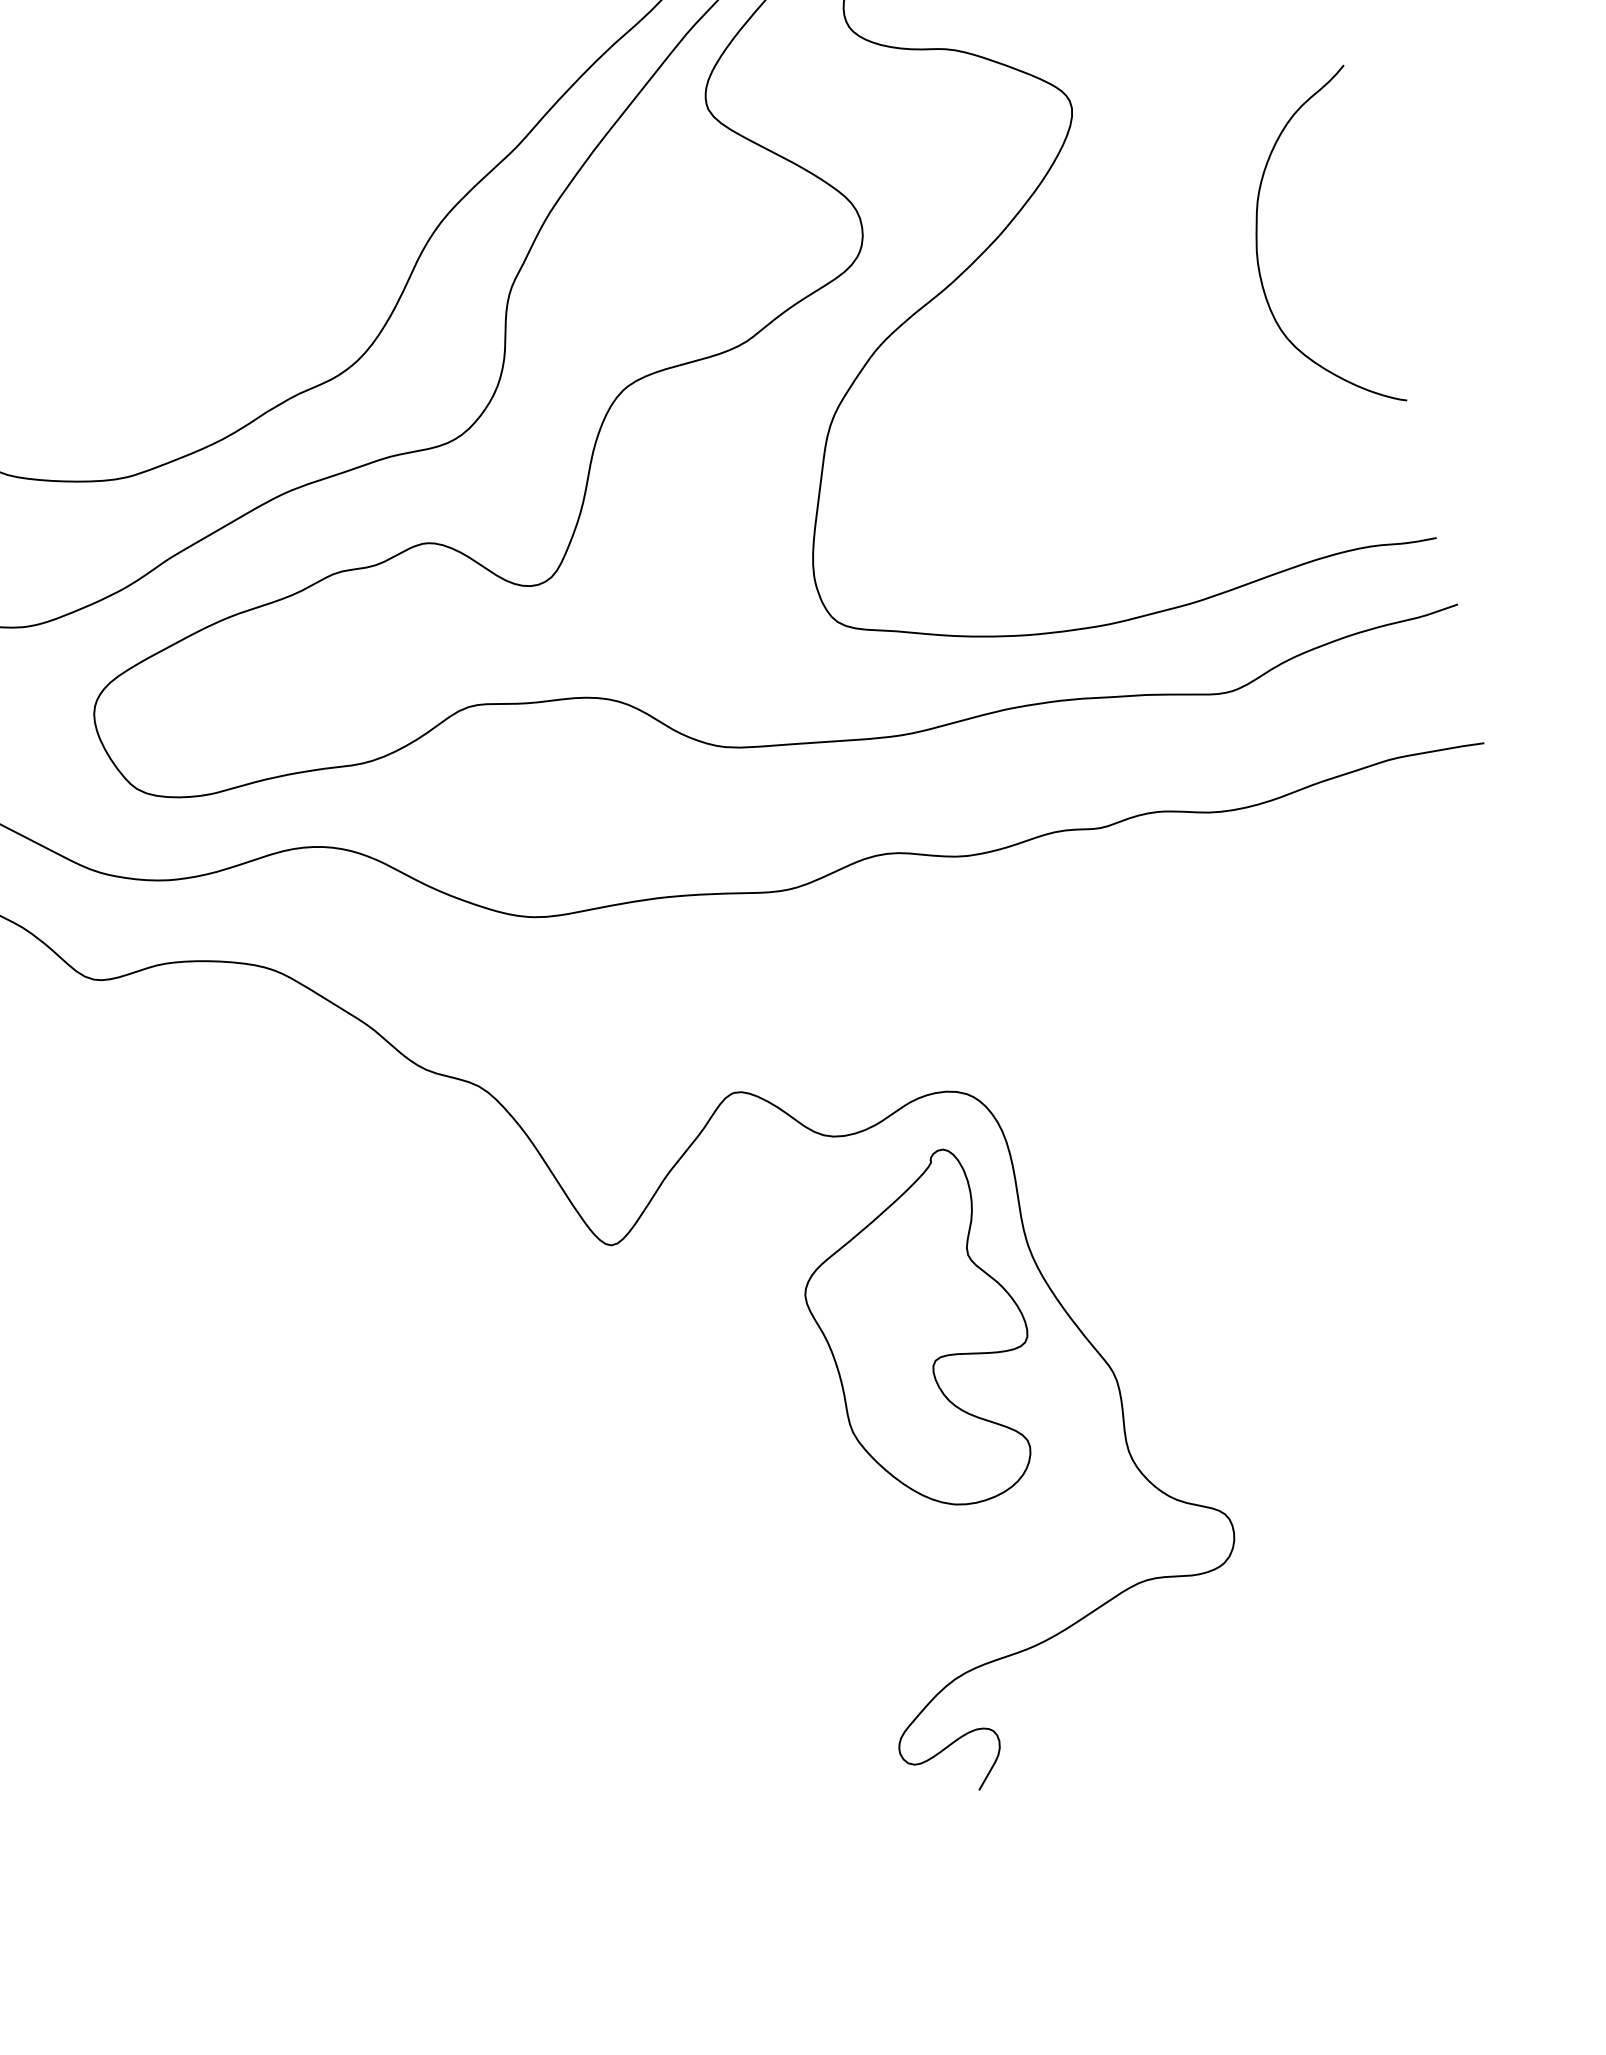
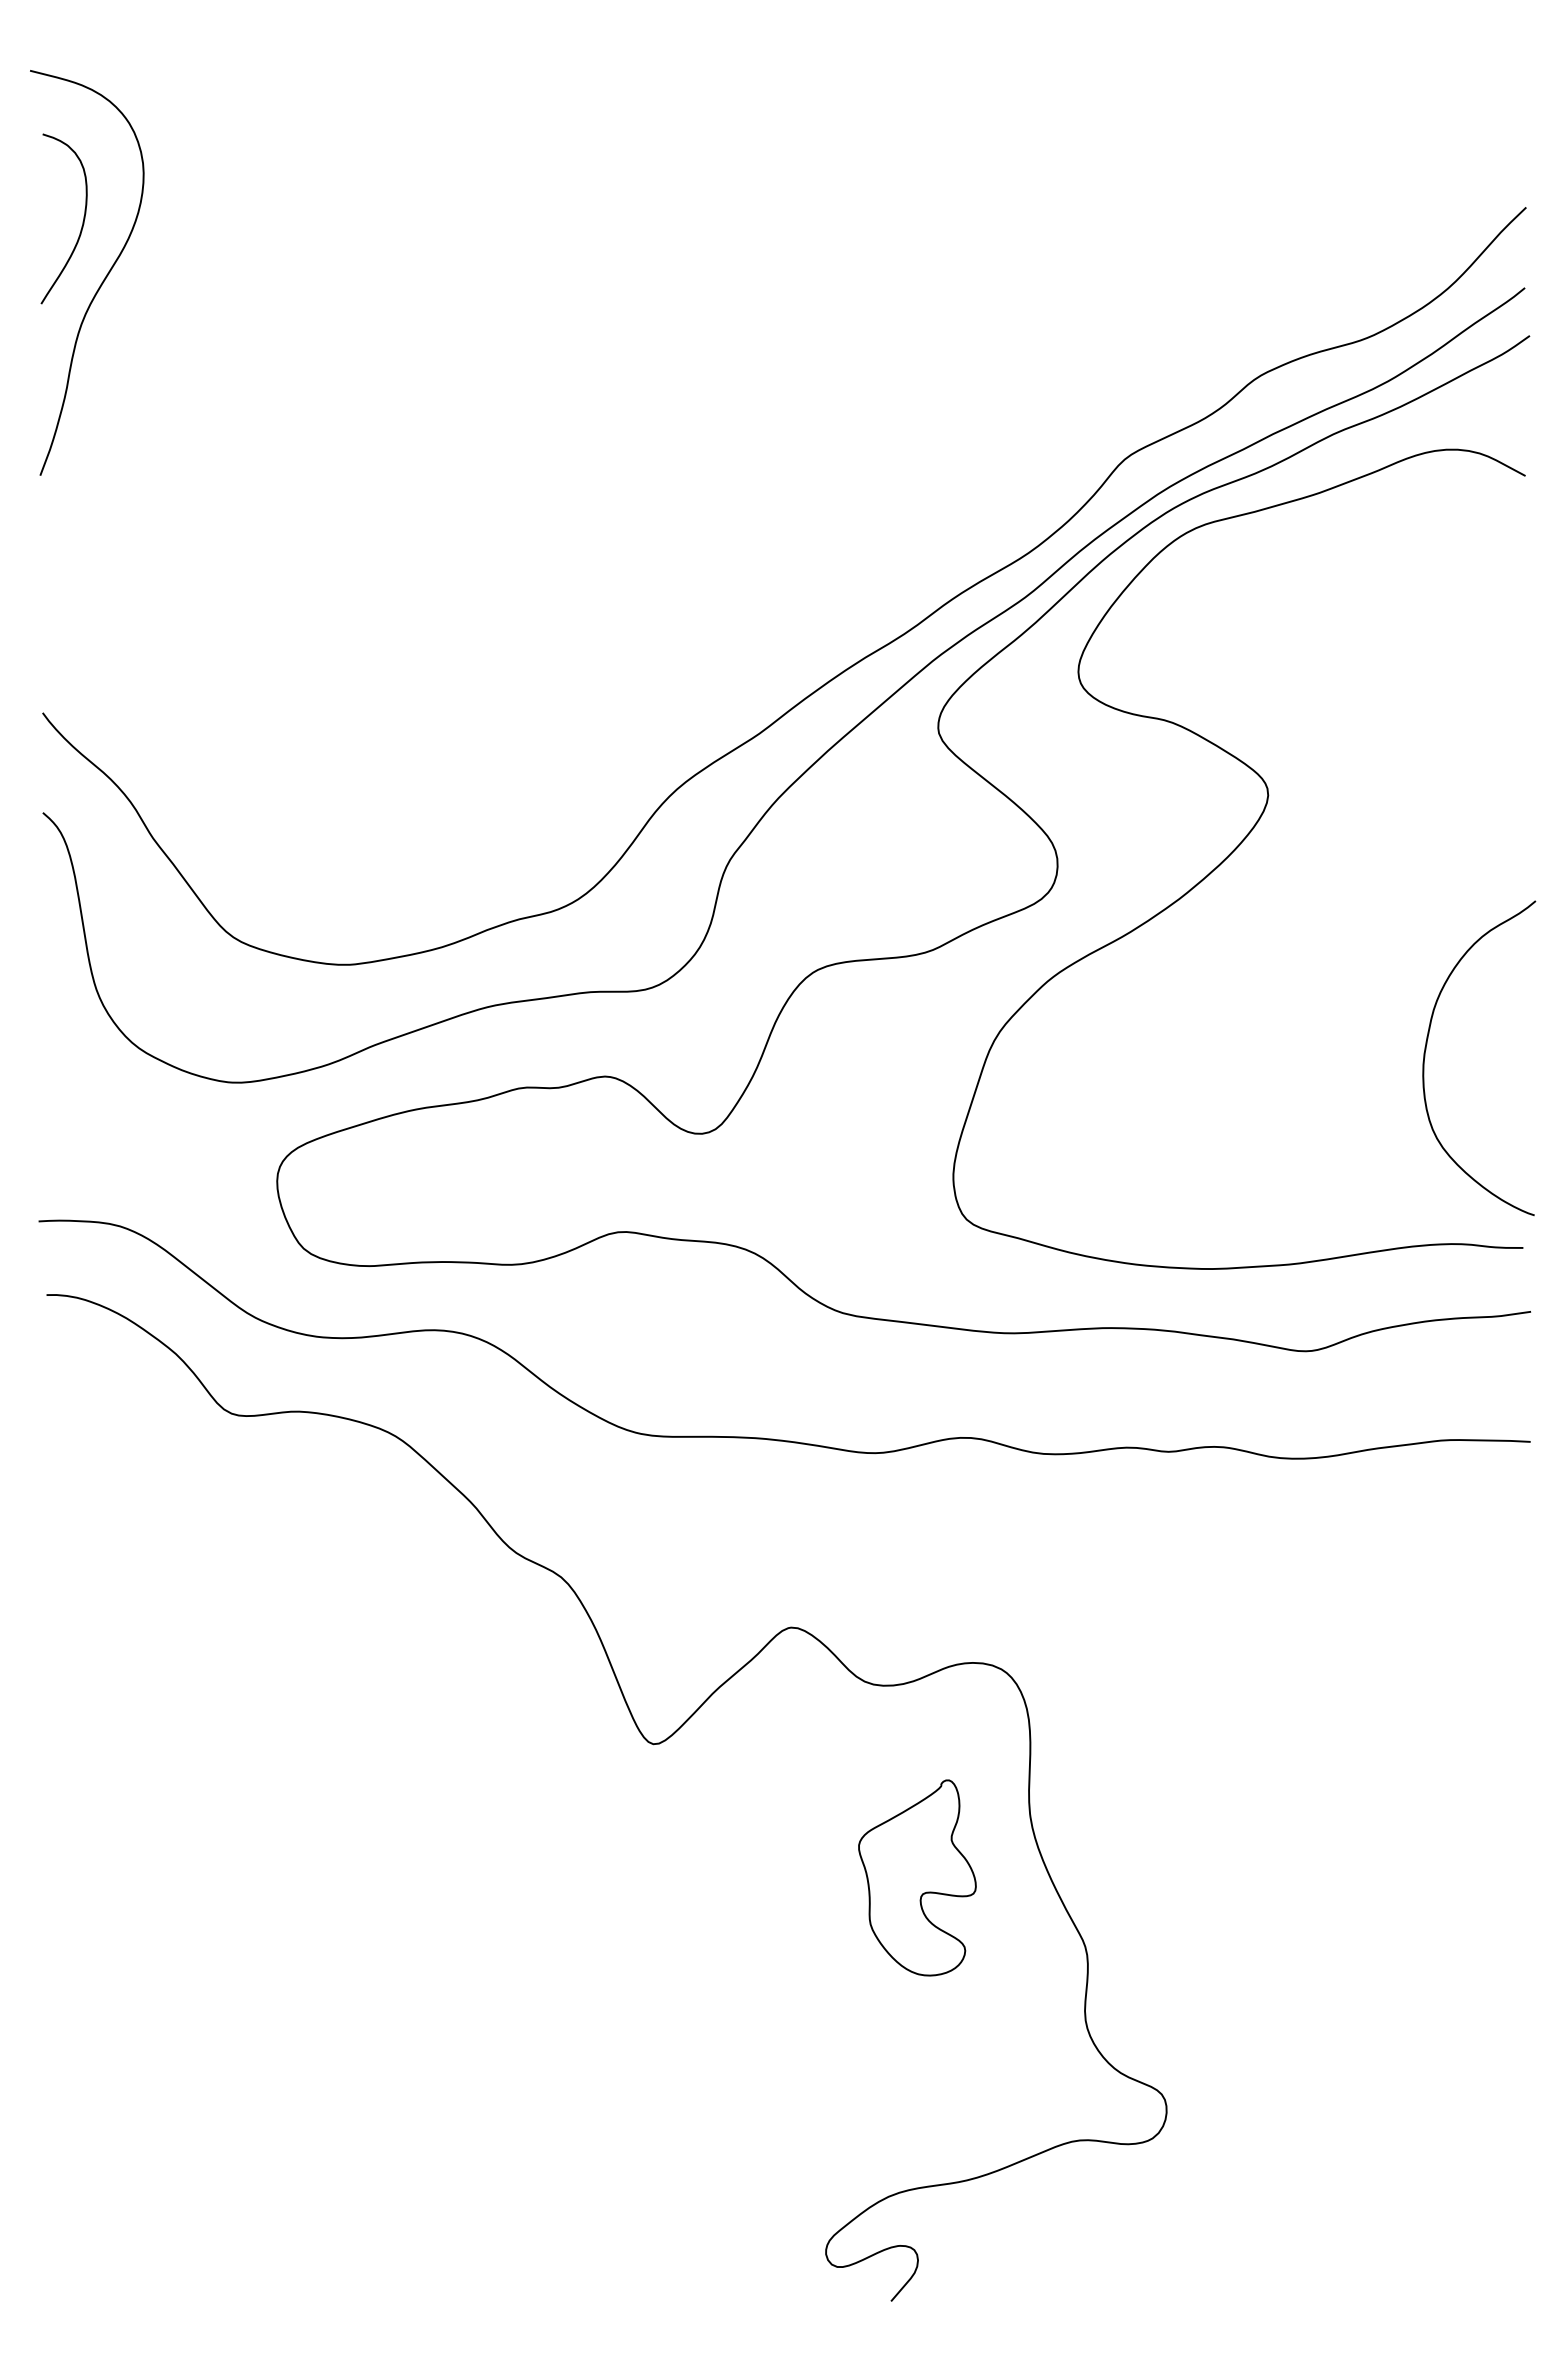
curve: (1258, 246) -> (1426, 1050), moved
part: (920, 1333) -> (917, 1877), size x0.6

